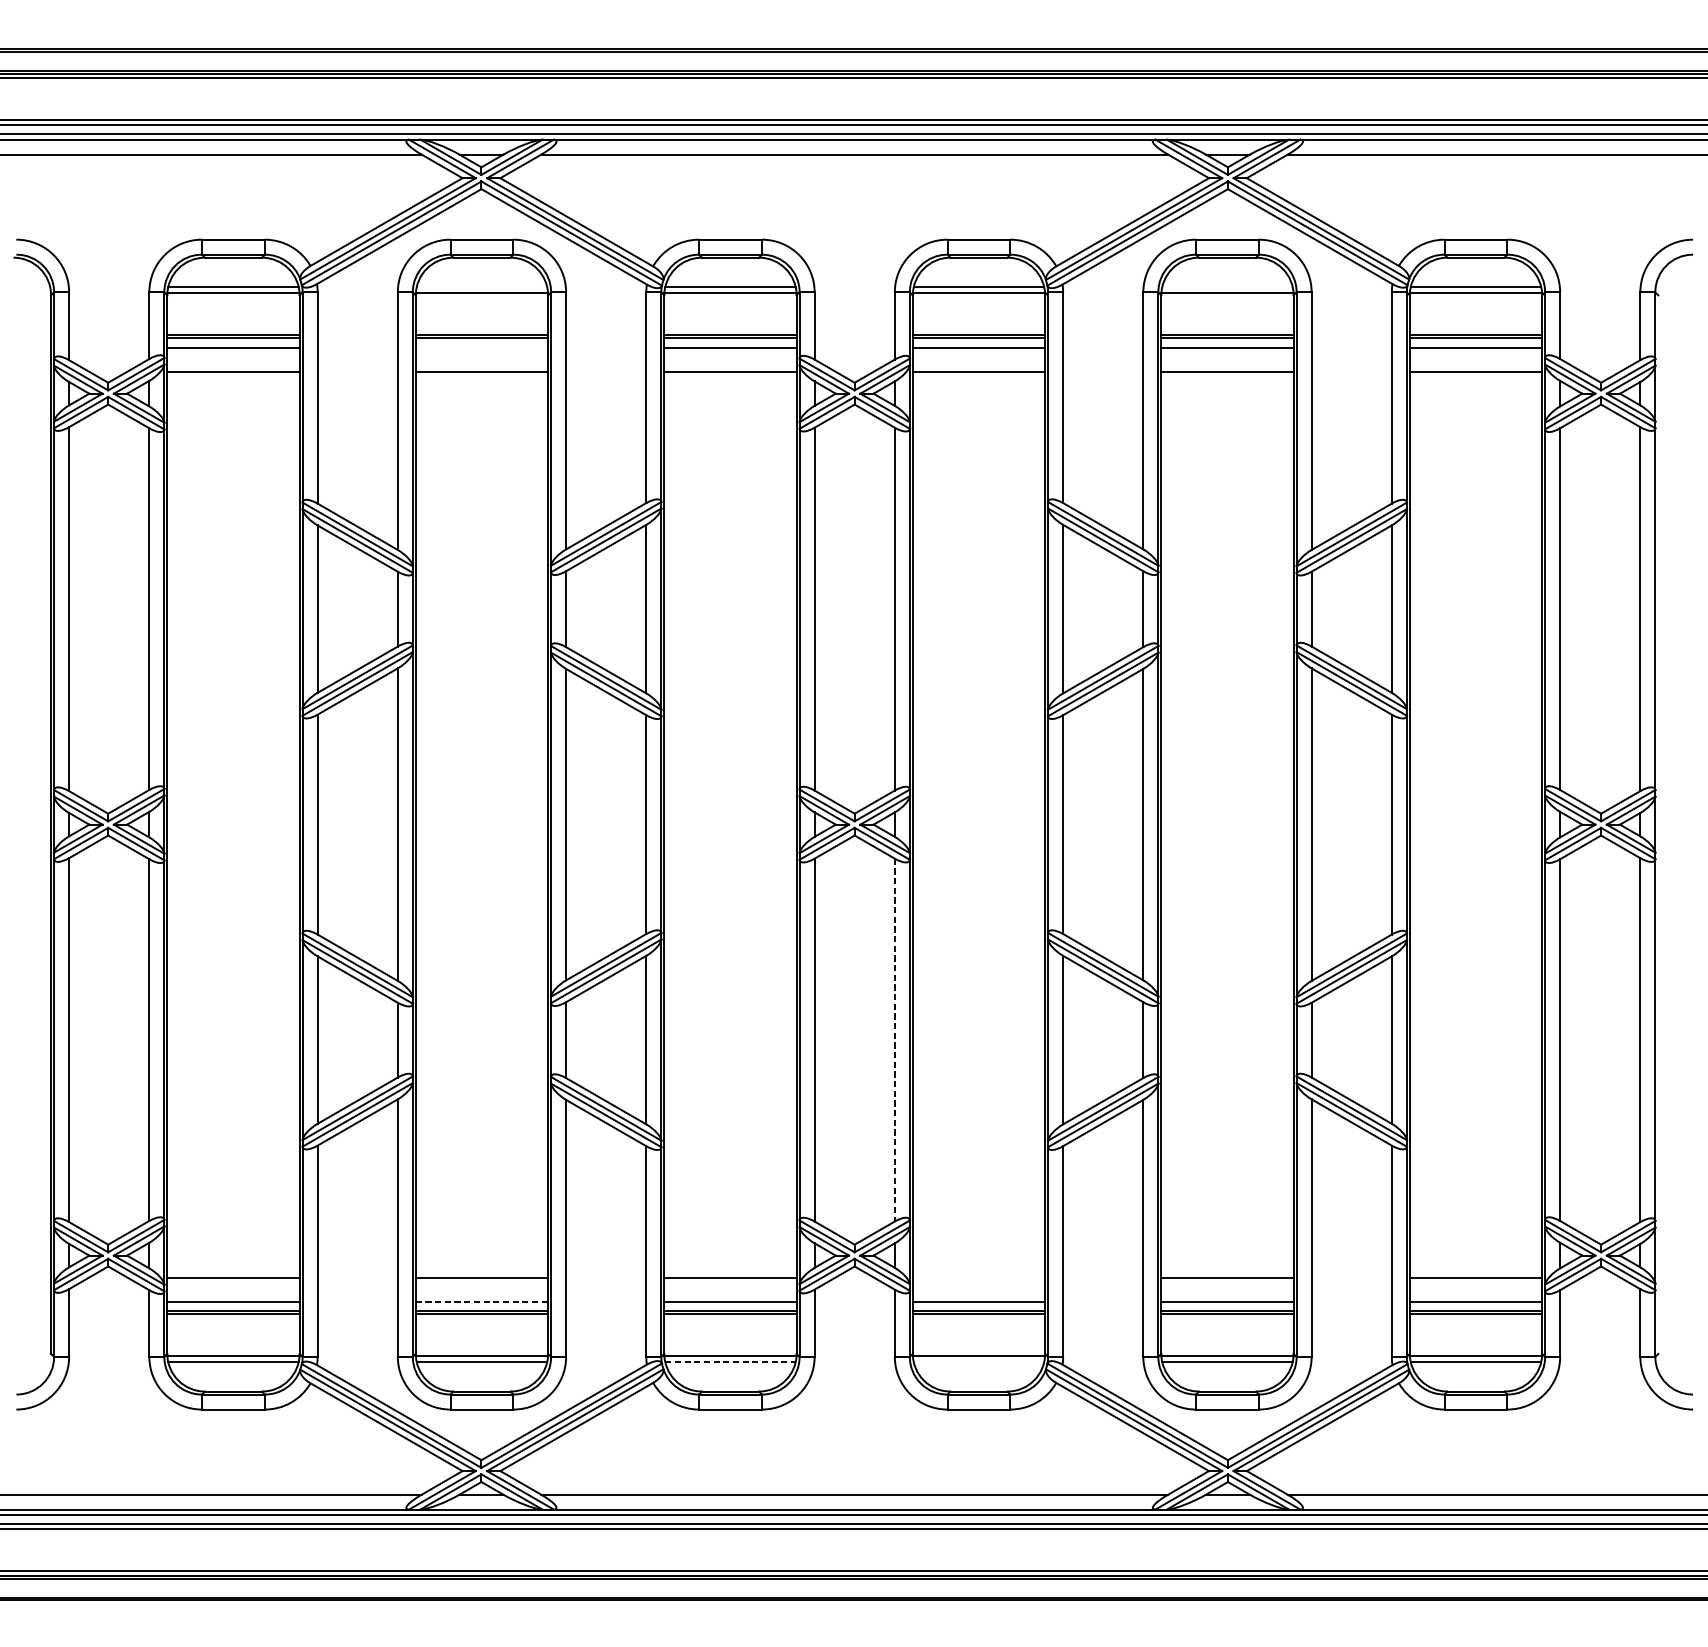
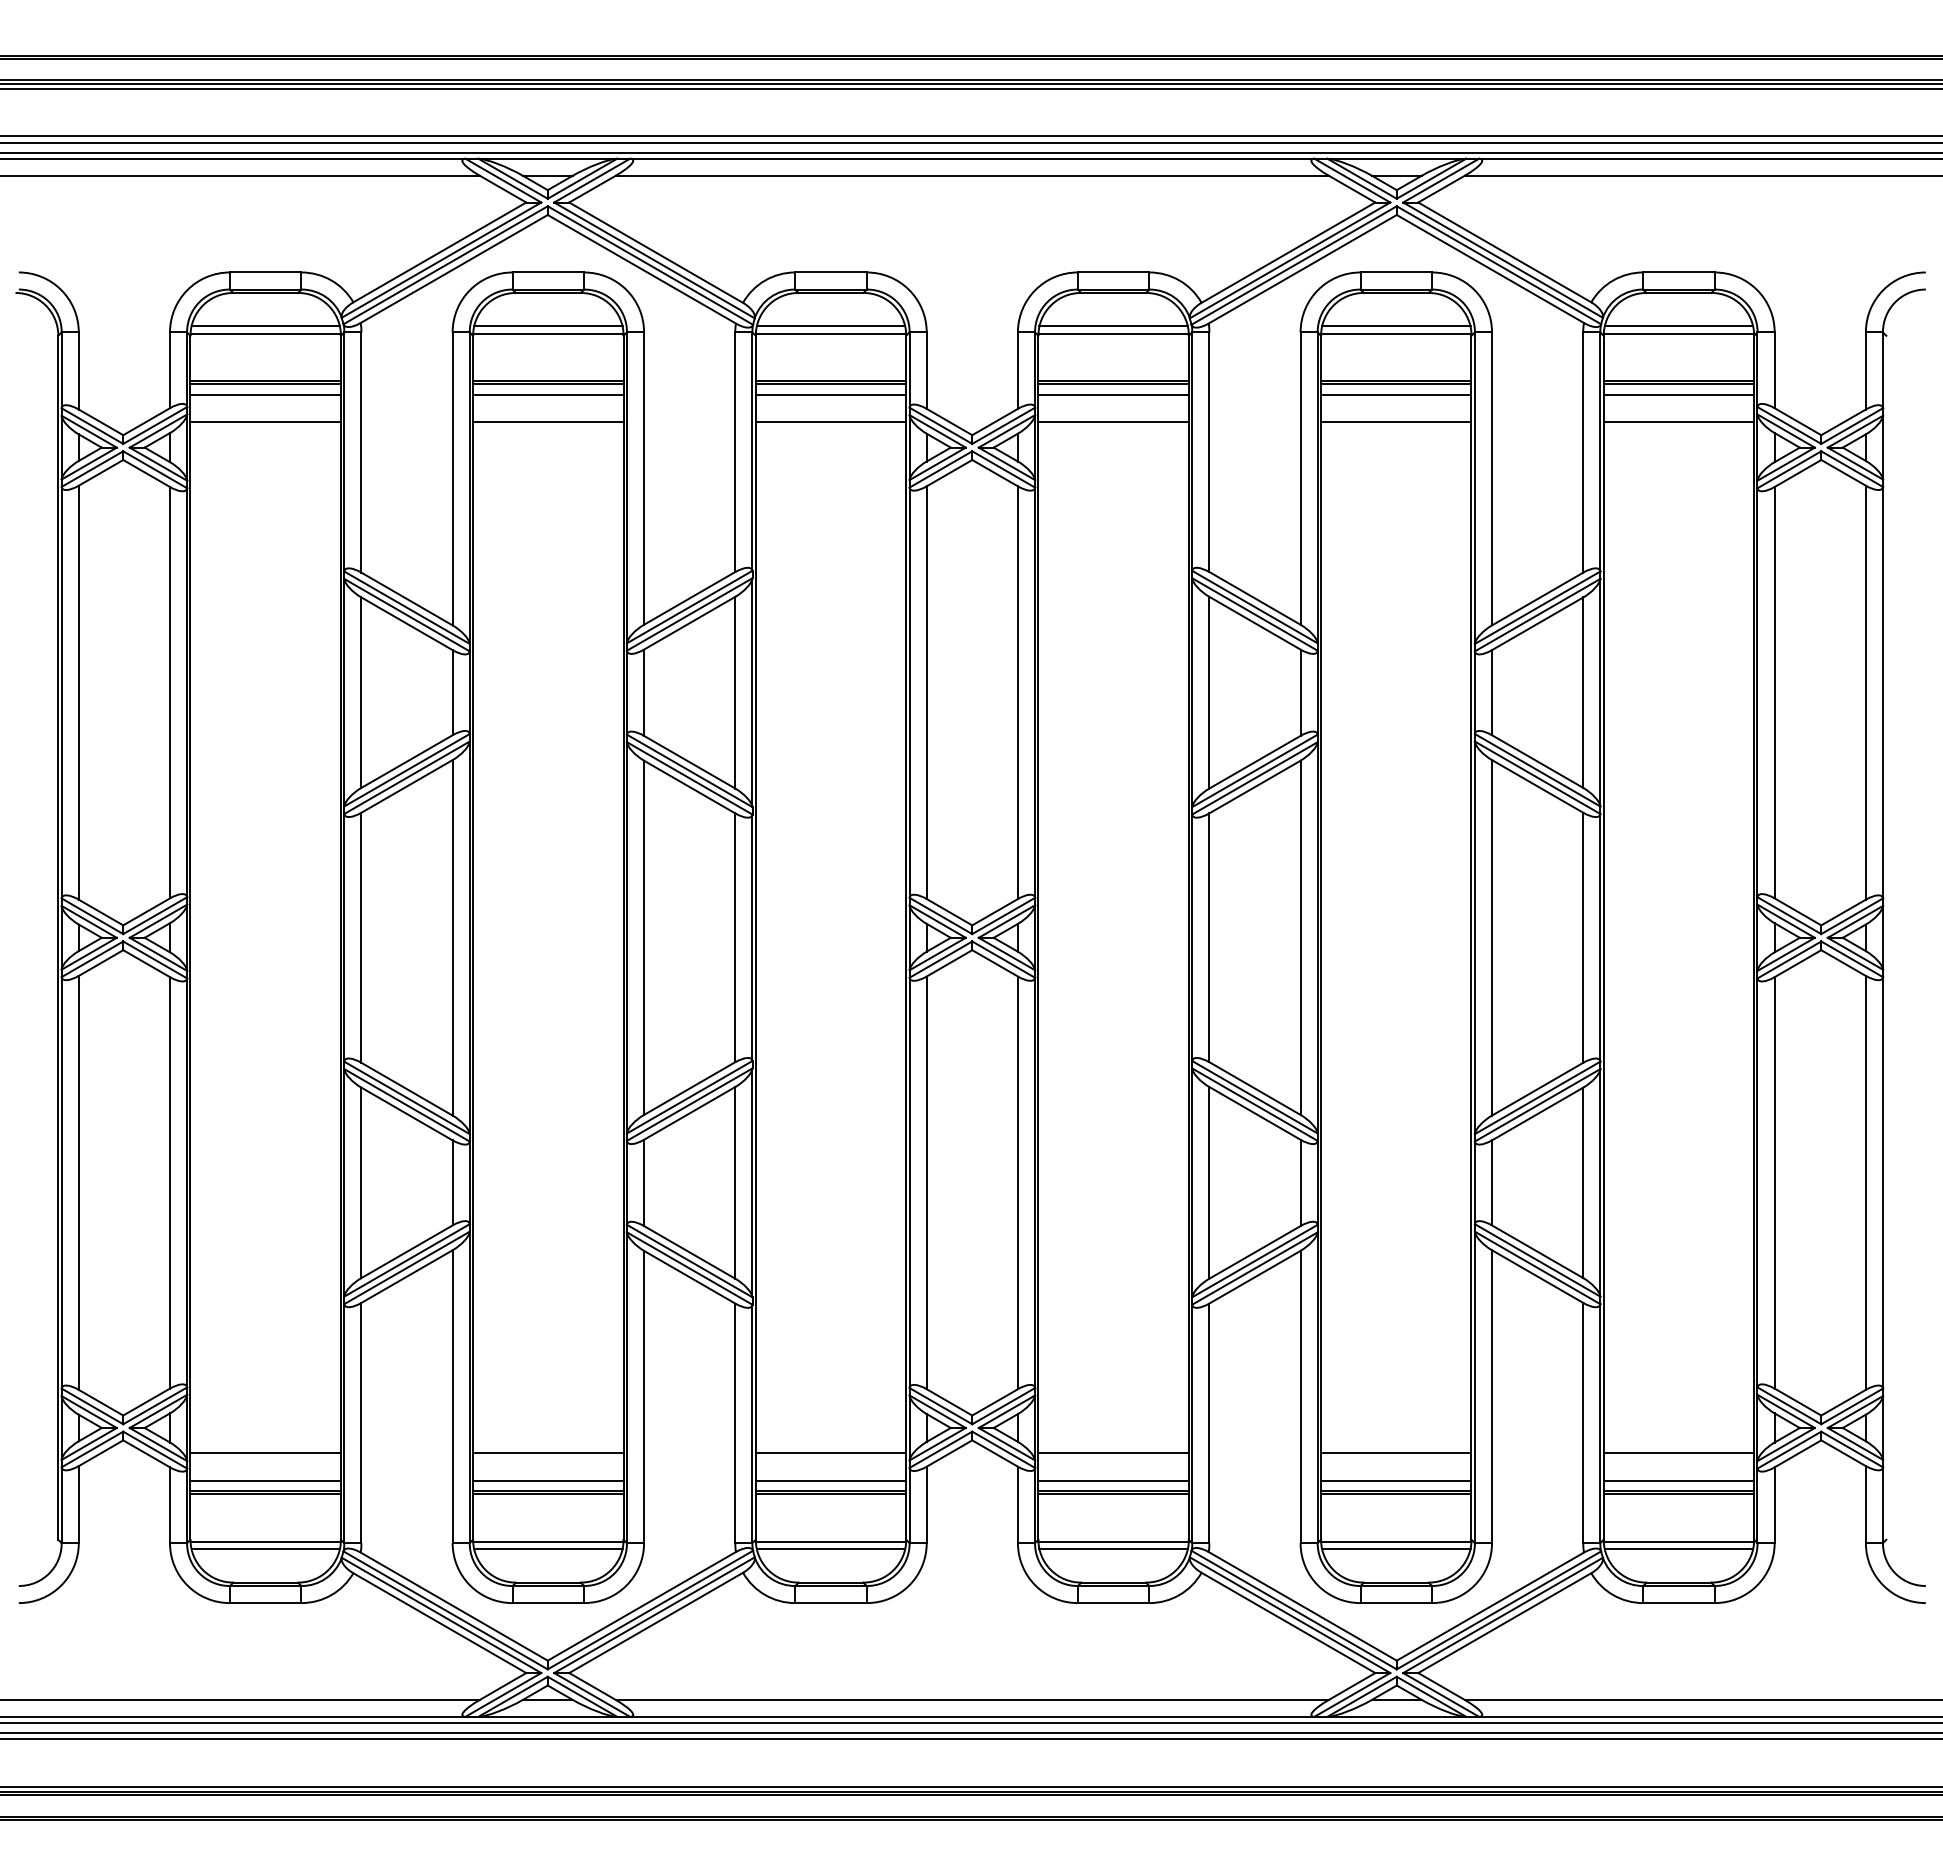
line: (482, 287) -> (548, 326), added
line: (1227, 287) -> (1396, 326), added
line: (482, 347) -> (548, 395), added
line: (894, 1040) -> (1017, 1183), dashed -> solid
line: (978, 1278) -> (1113, 1453), added
line: (482, 1301) -> (548, 1480), dashed -> solid
line: (730, 1362) -> (831, 1549), dashed -> solid
line: (978, 1362) -> (1113, 1549), added

